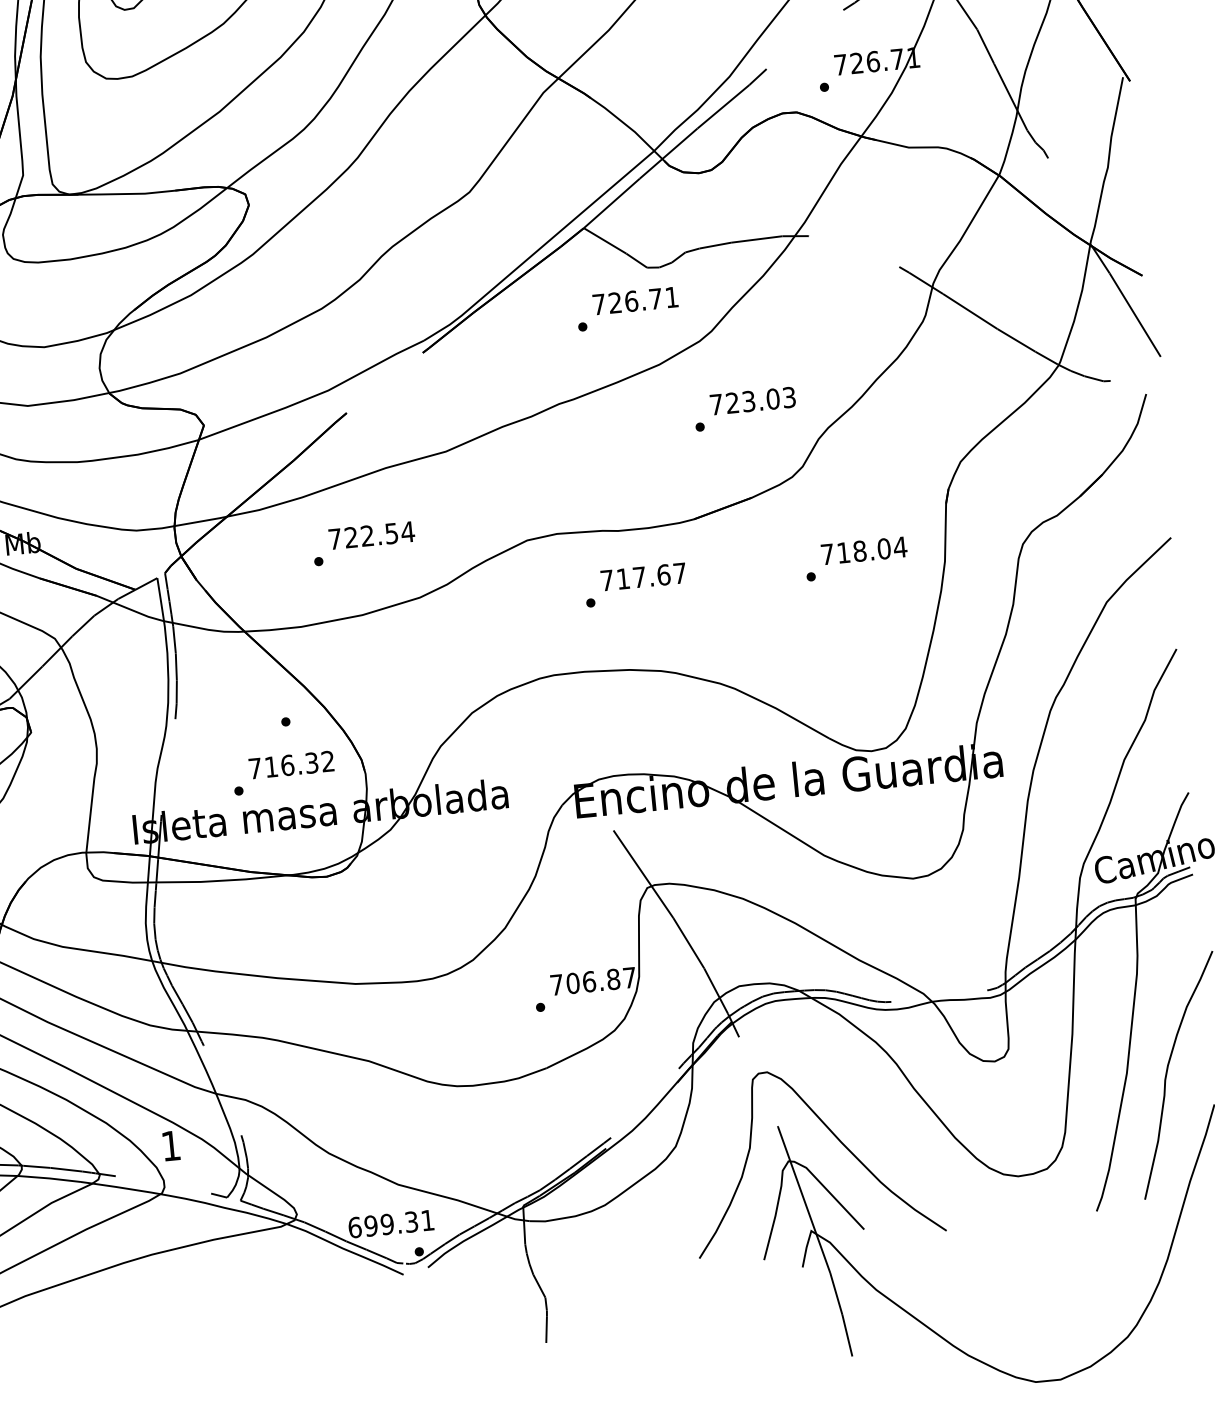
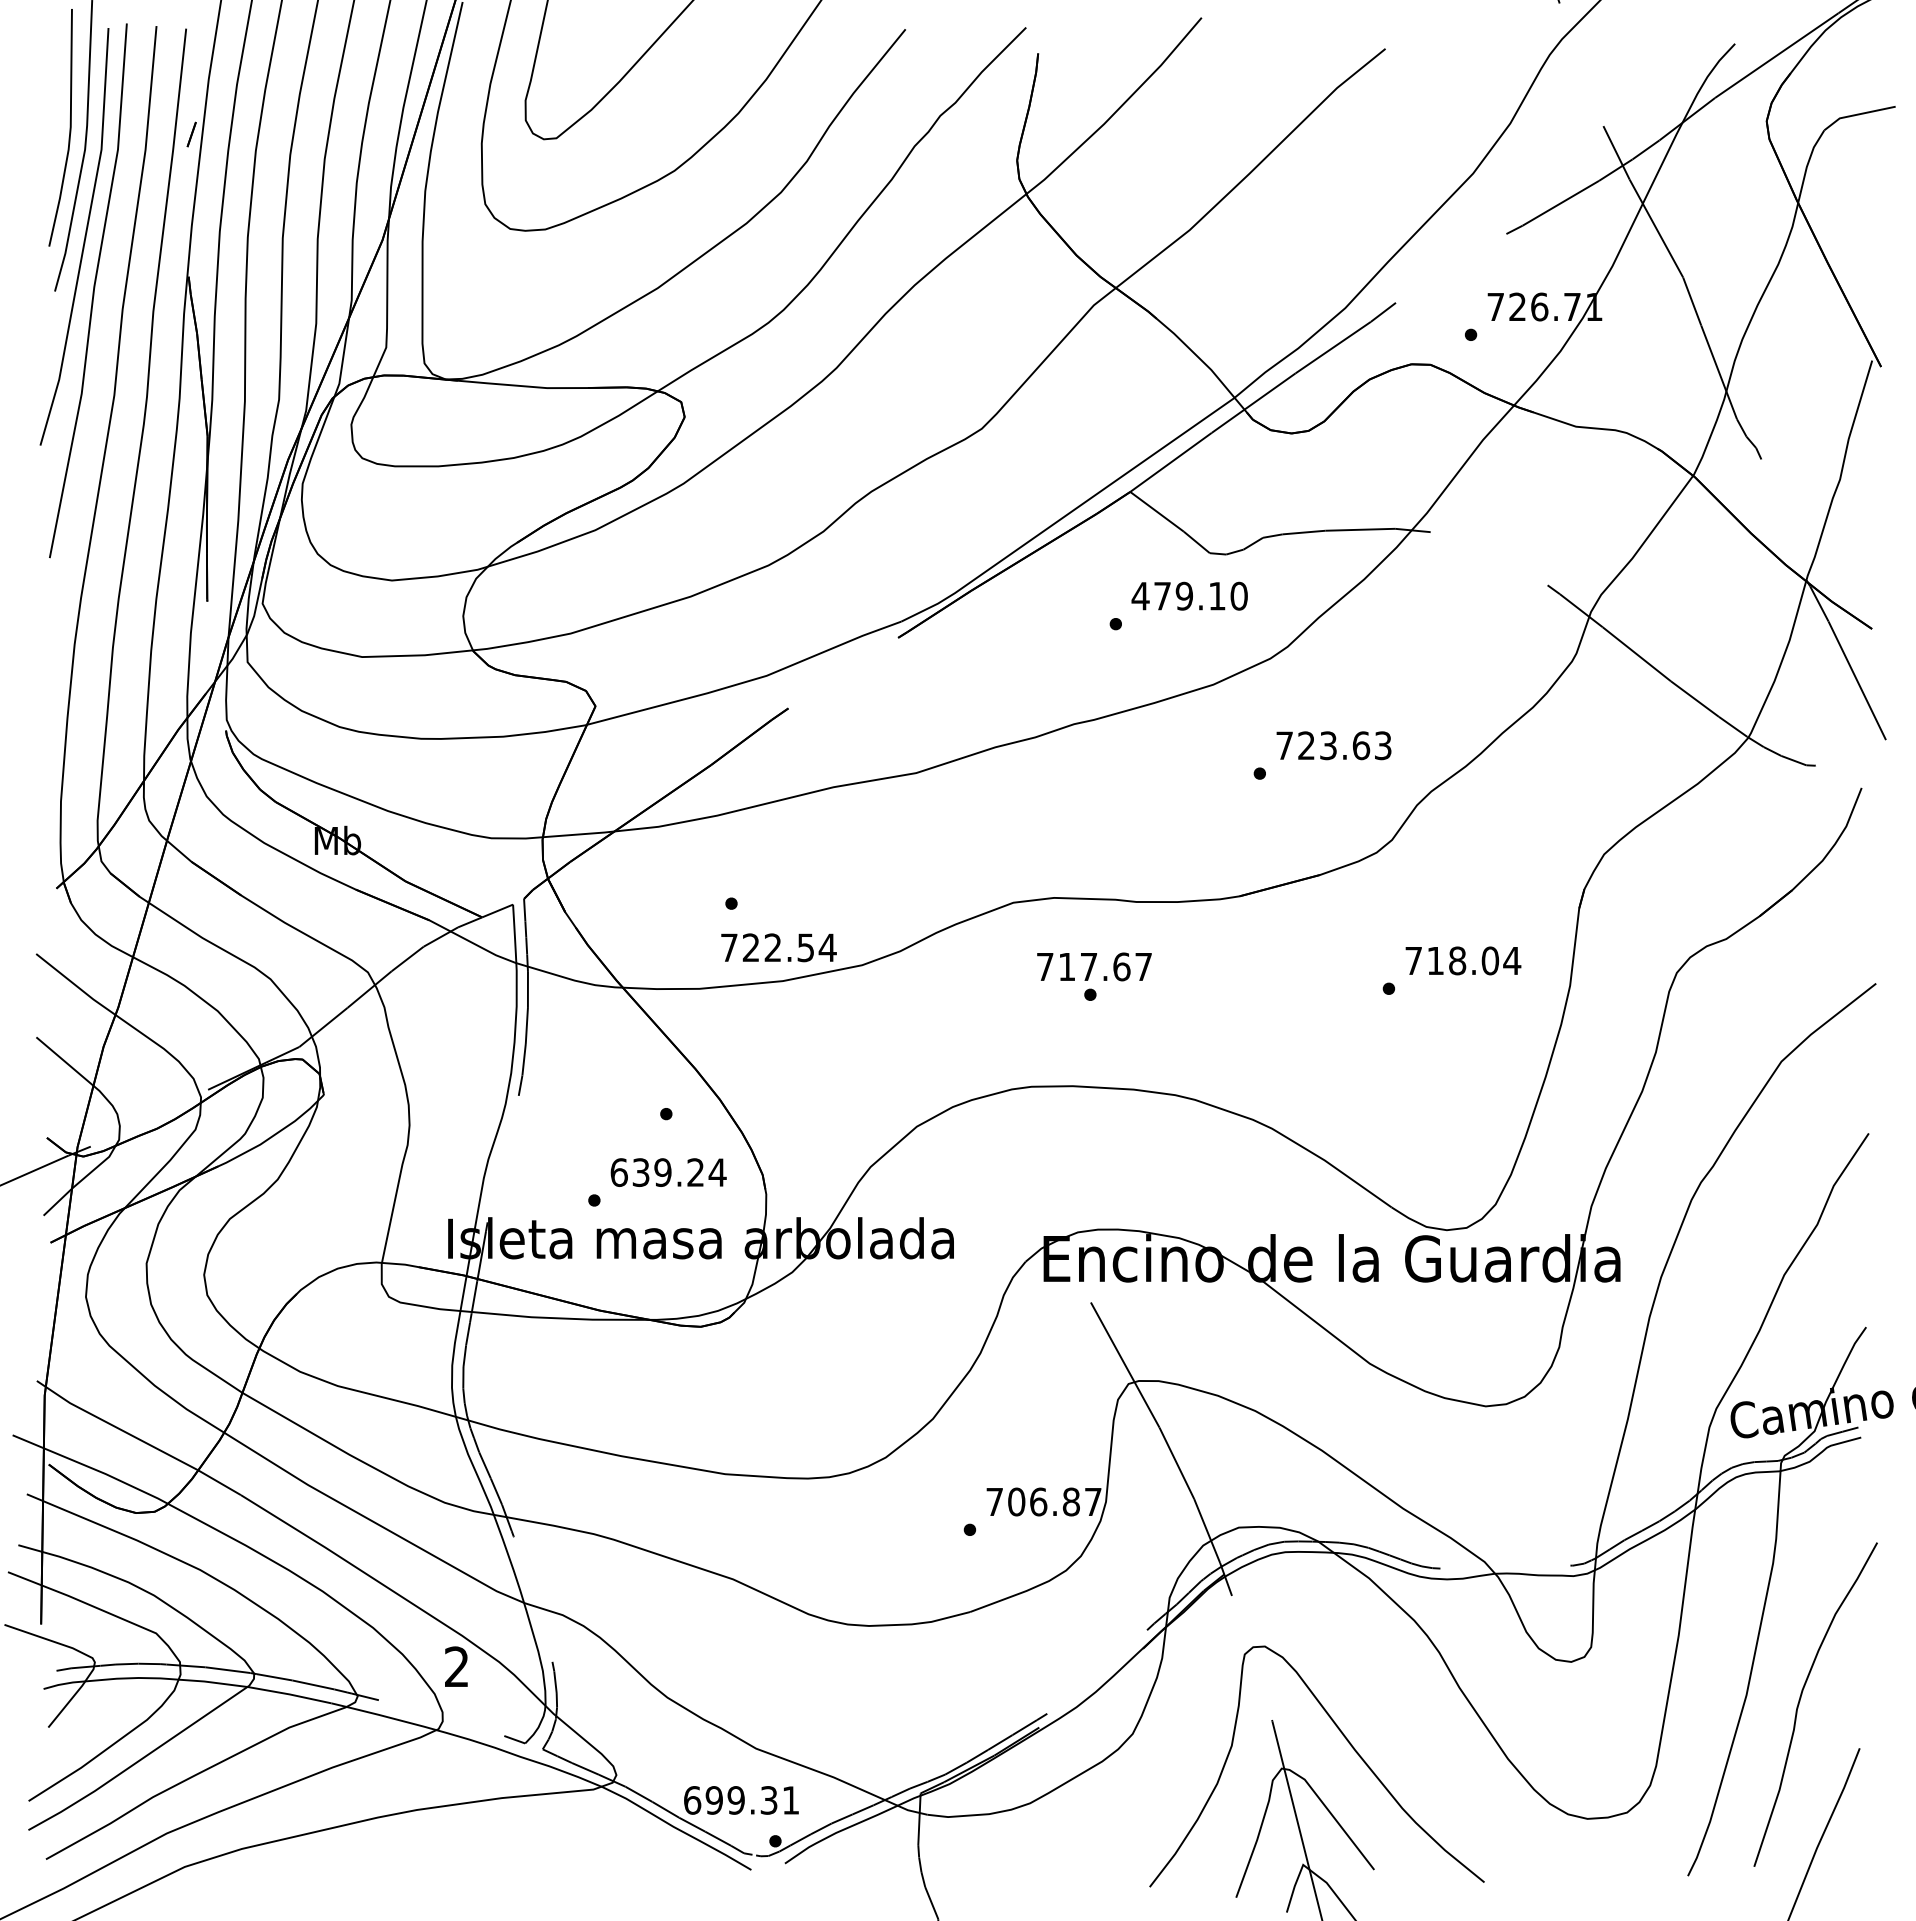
text: (635, 300) -> (1189, 595), 726.71 -> 479.10
text: (773, 398) -> (1361, 745), 723.03 -> 723.63
text: (371, 535) -> (778, 947), moved
text: (643, 576) -> (1094, 966), moved
text: (291, 764) -> (668, 1172), 716.32 -> 639.24
text: (170, 1145) -> (456, 1666), 1 -> 2

